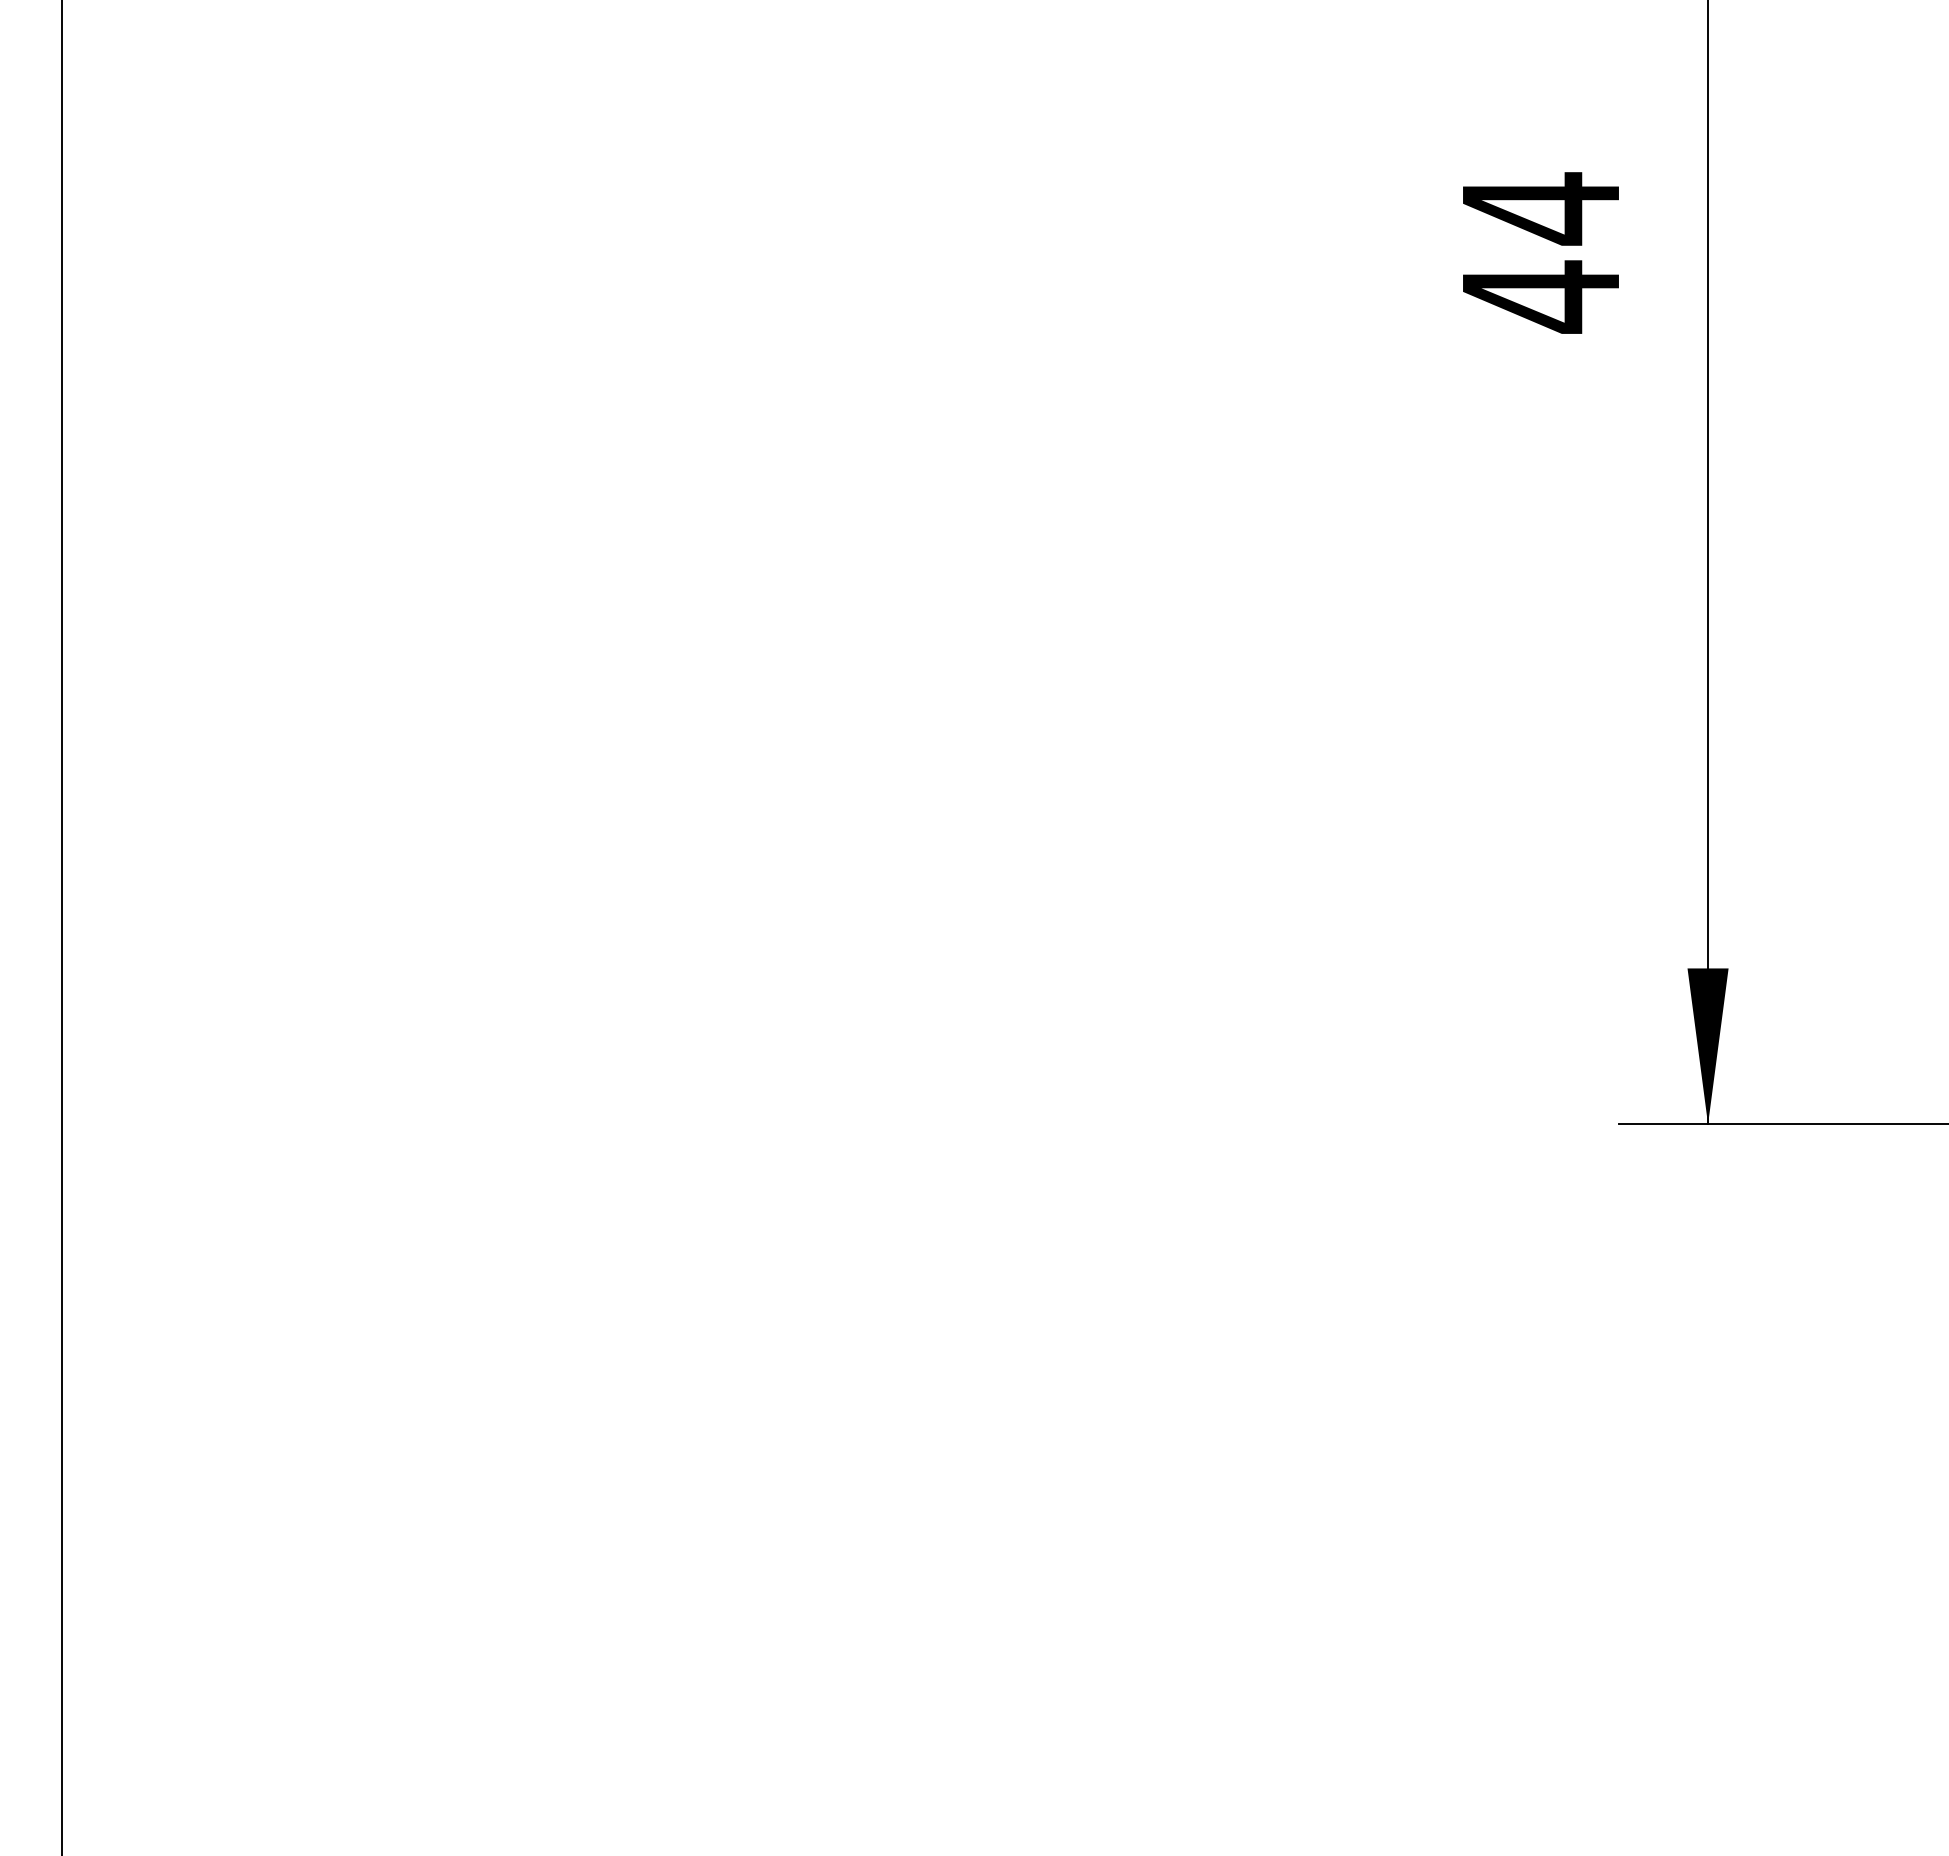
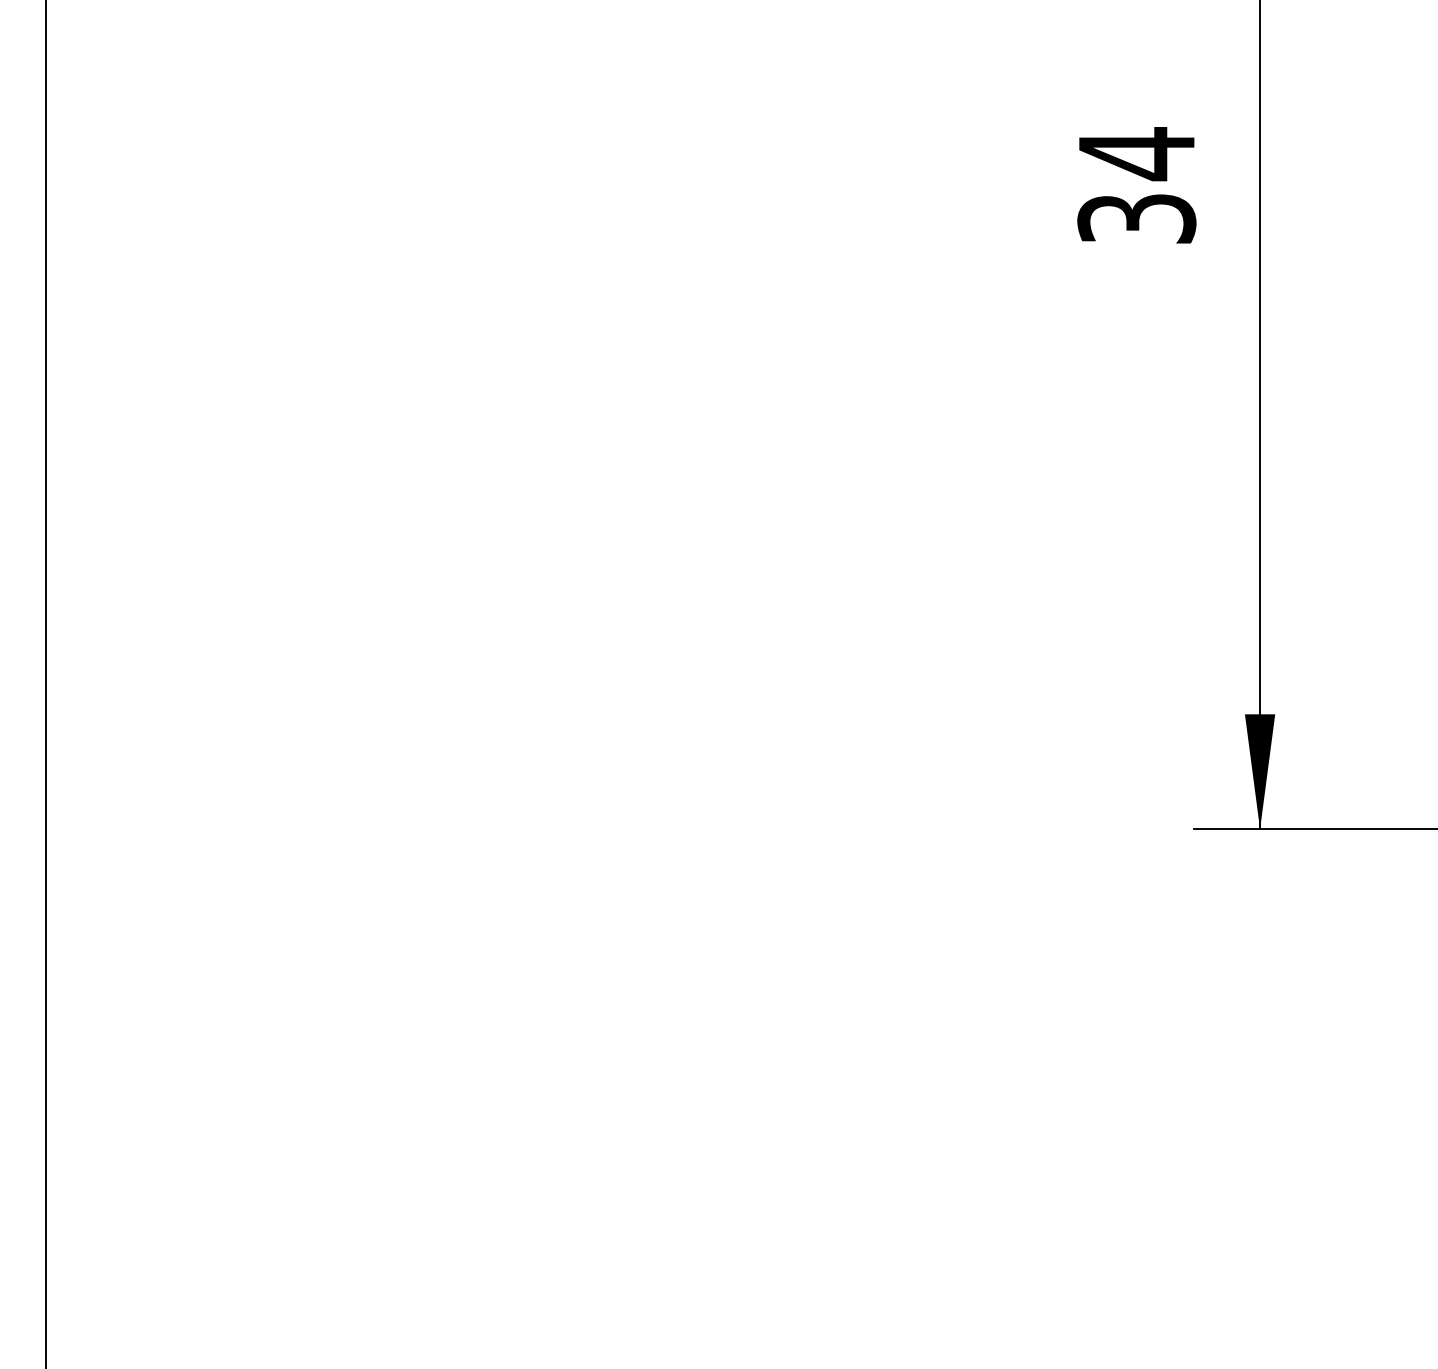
text: (1540, 296) -> (1136, 218), 44 -> 34

